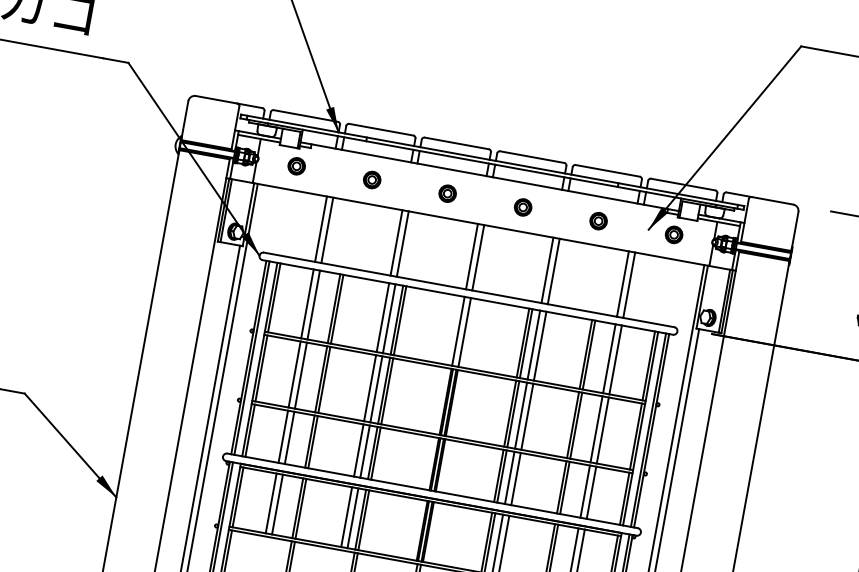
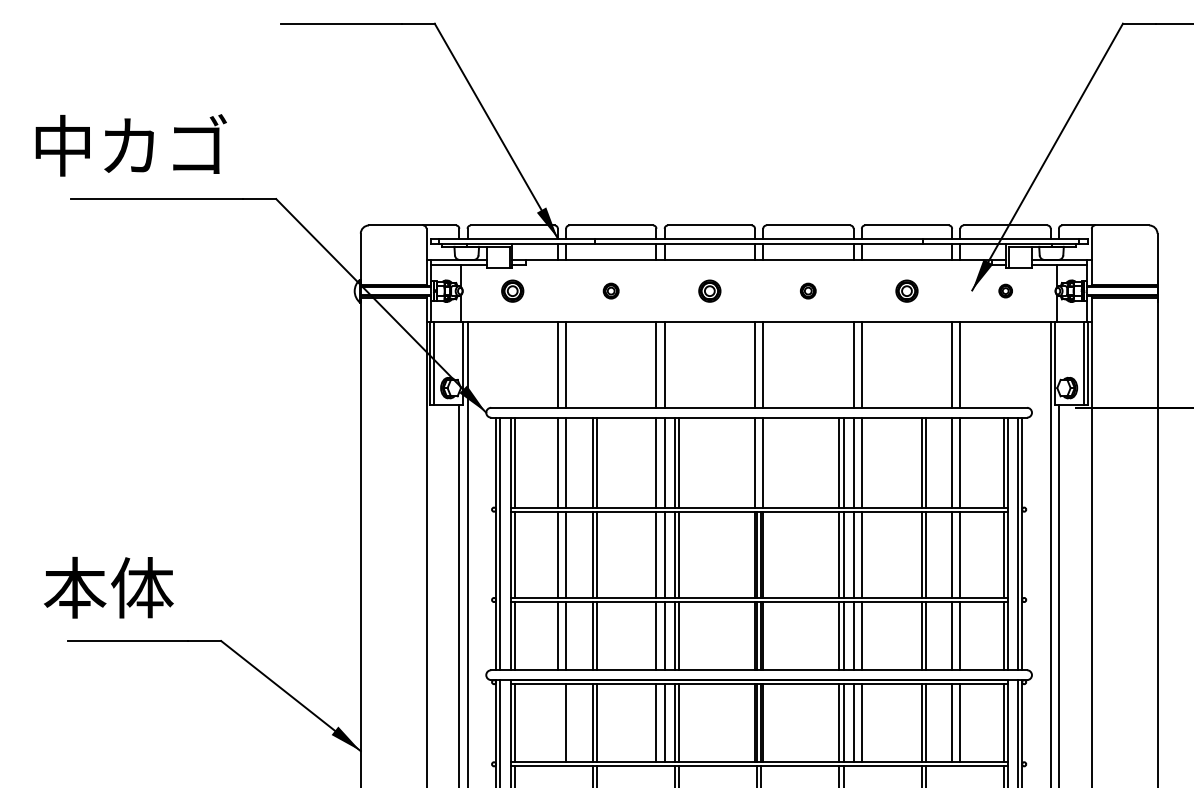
part: (371, 179) -> (610, 290), size x0.7
part: (522, 206) -> (807, 290), size x0.7
part: (674, 234) -> (1005, 290), size x0.6
line: (270, 503) -> (557, 723), removed

